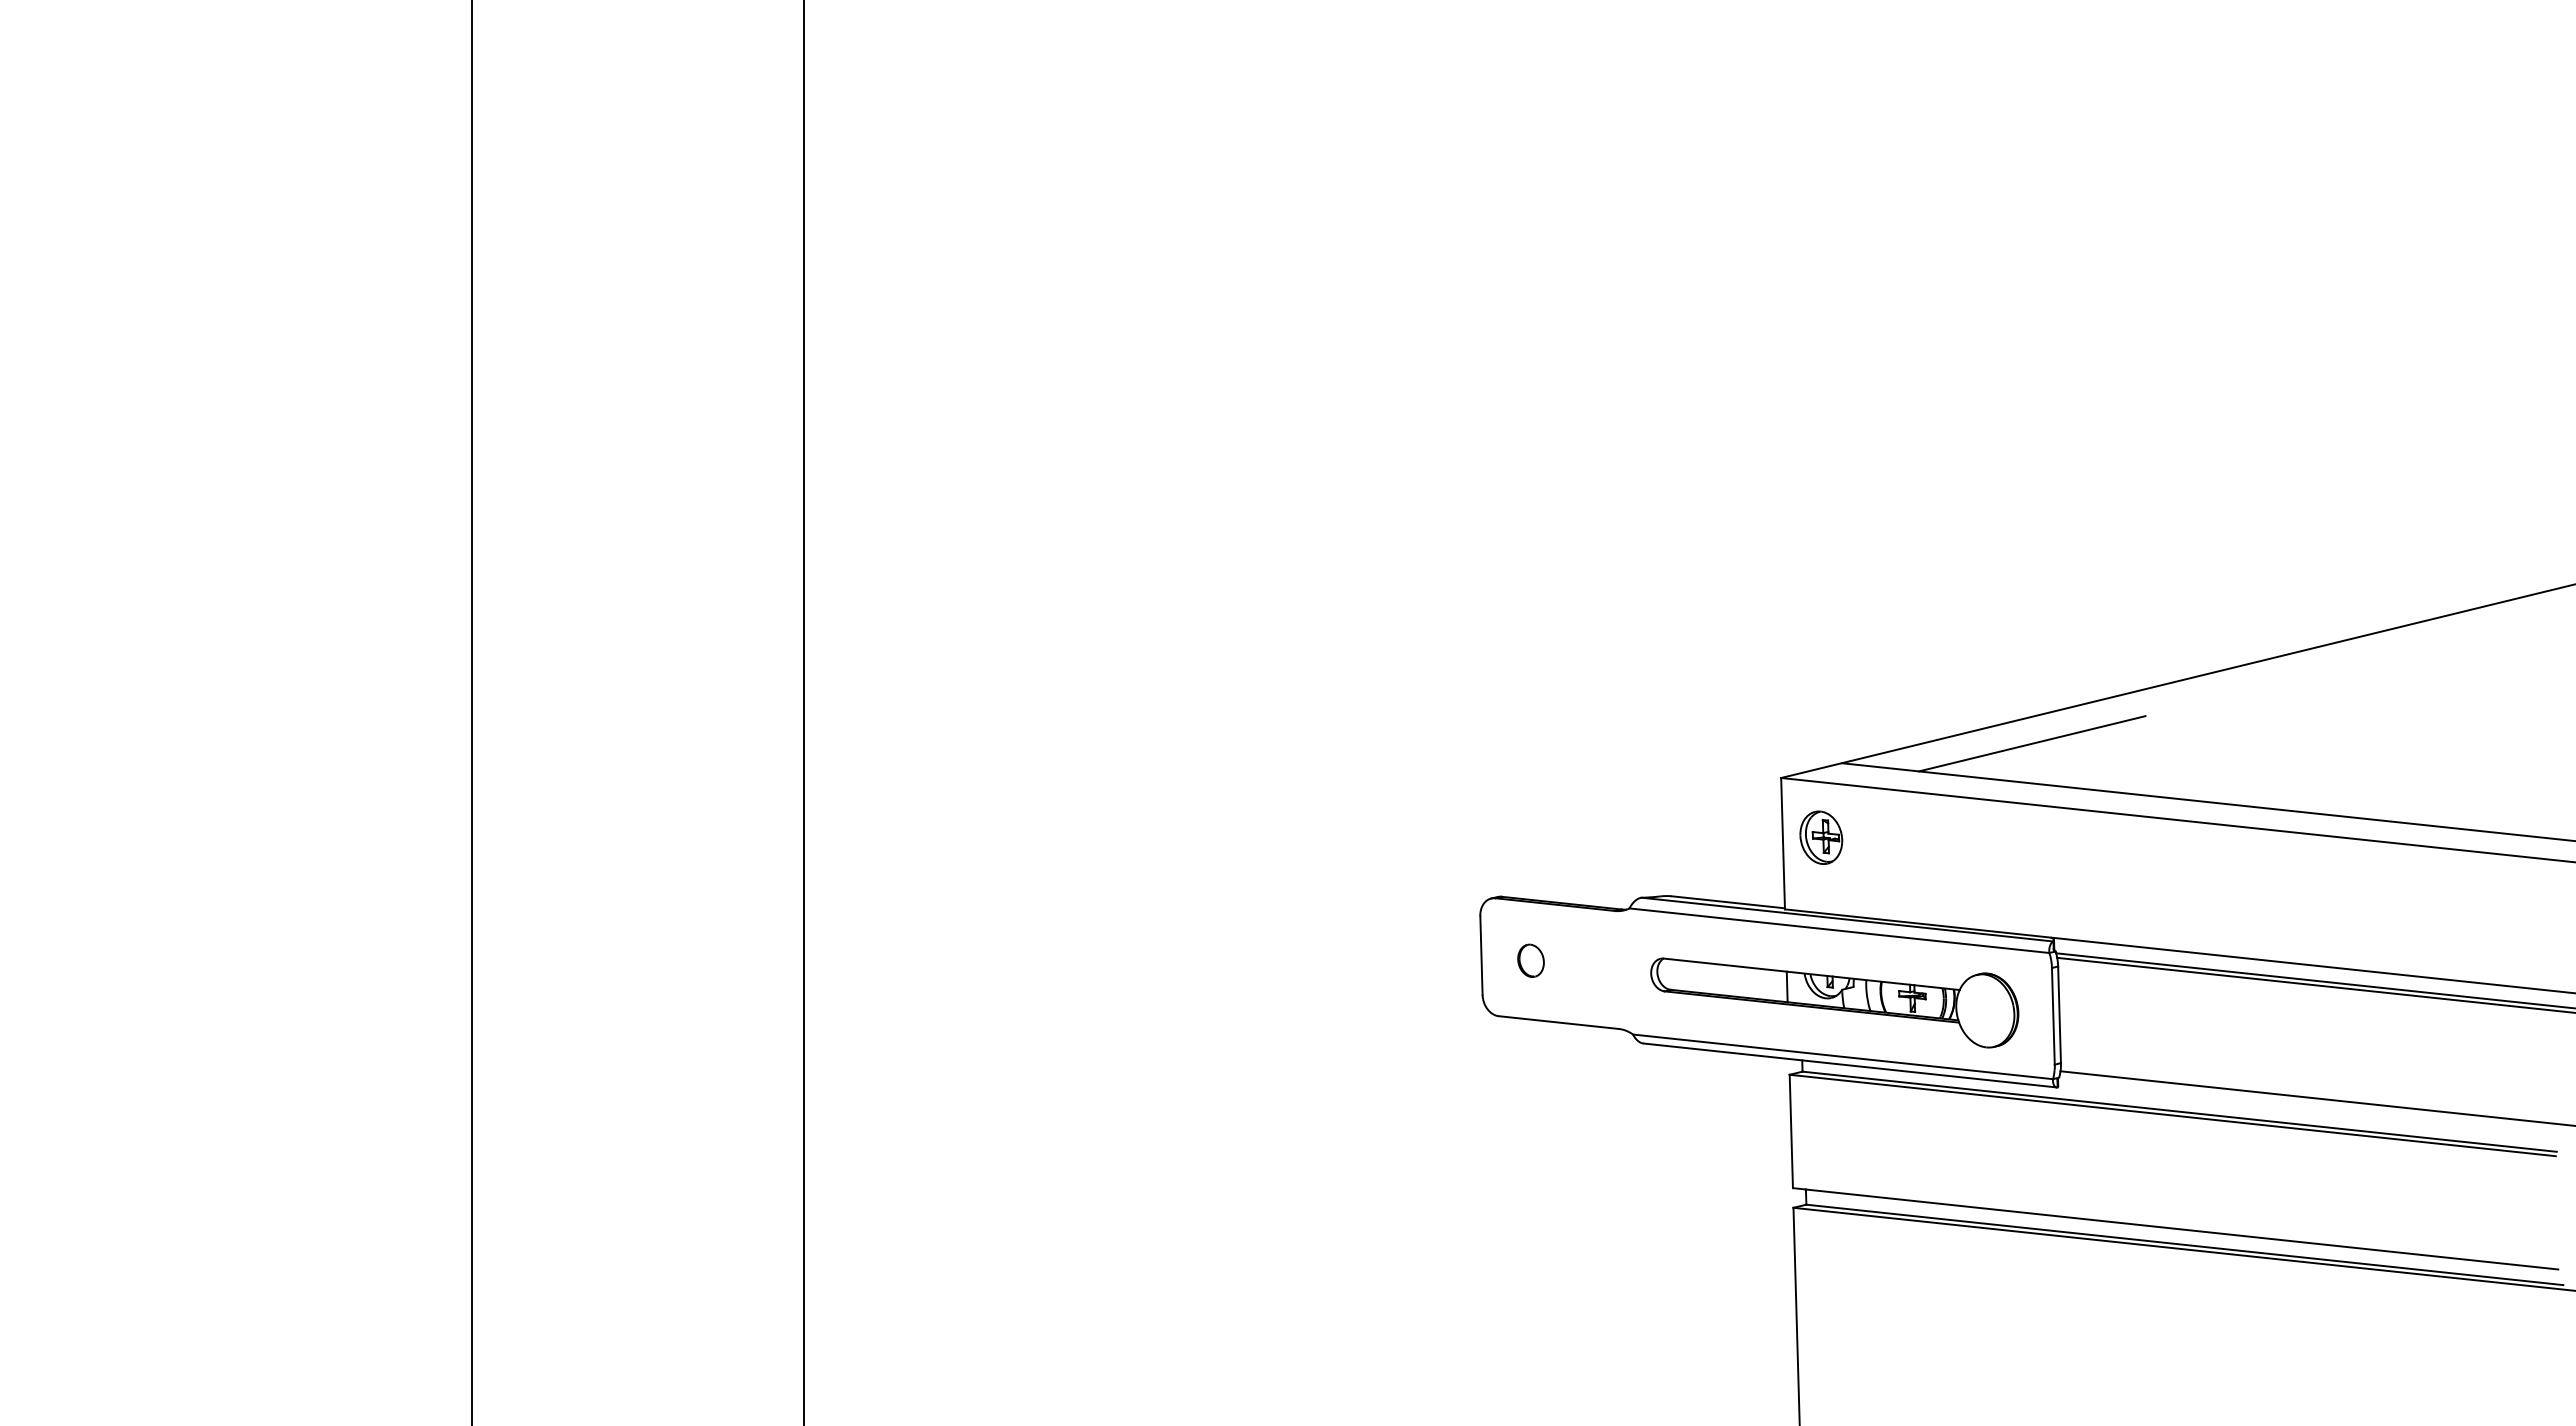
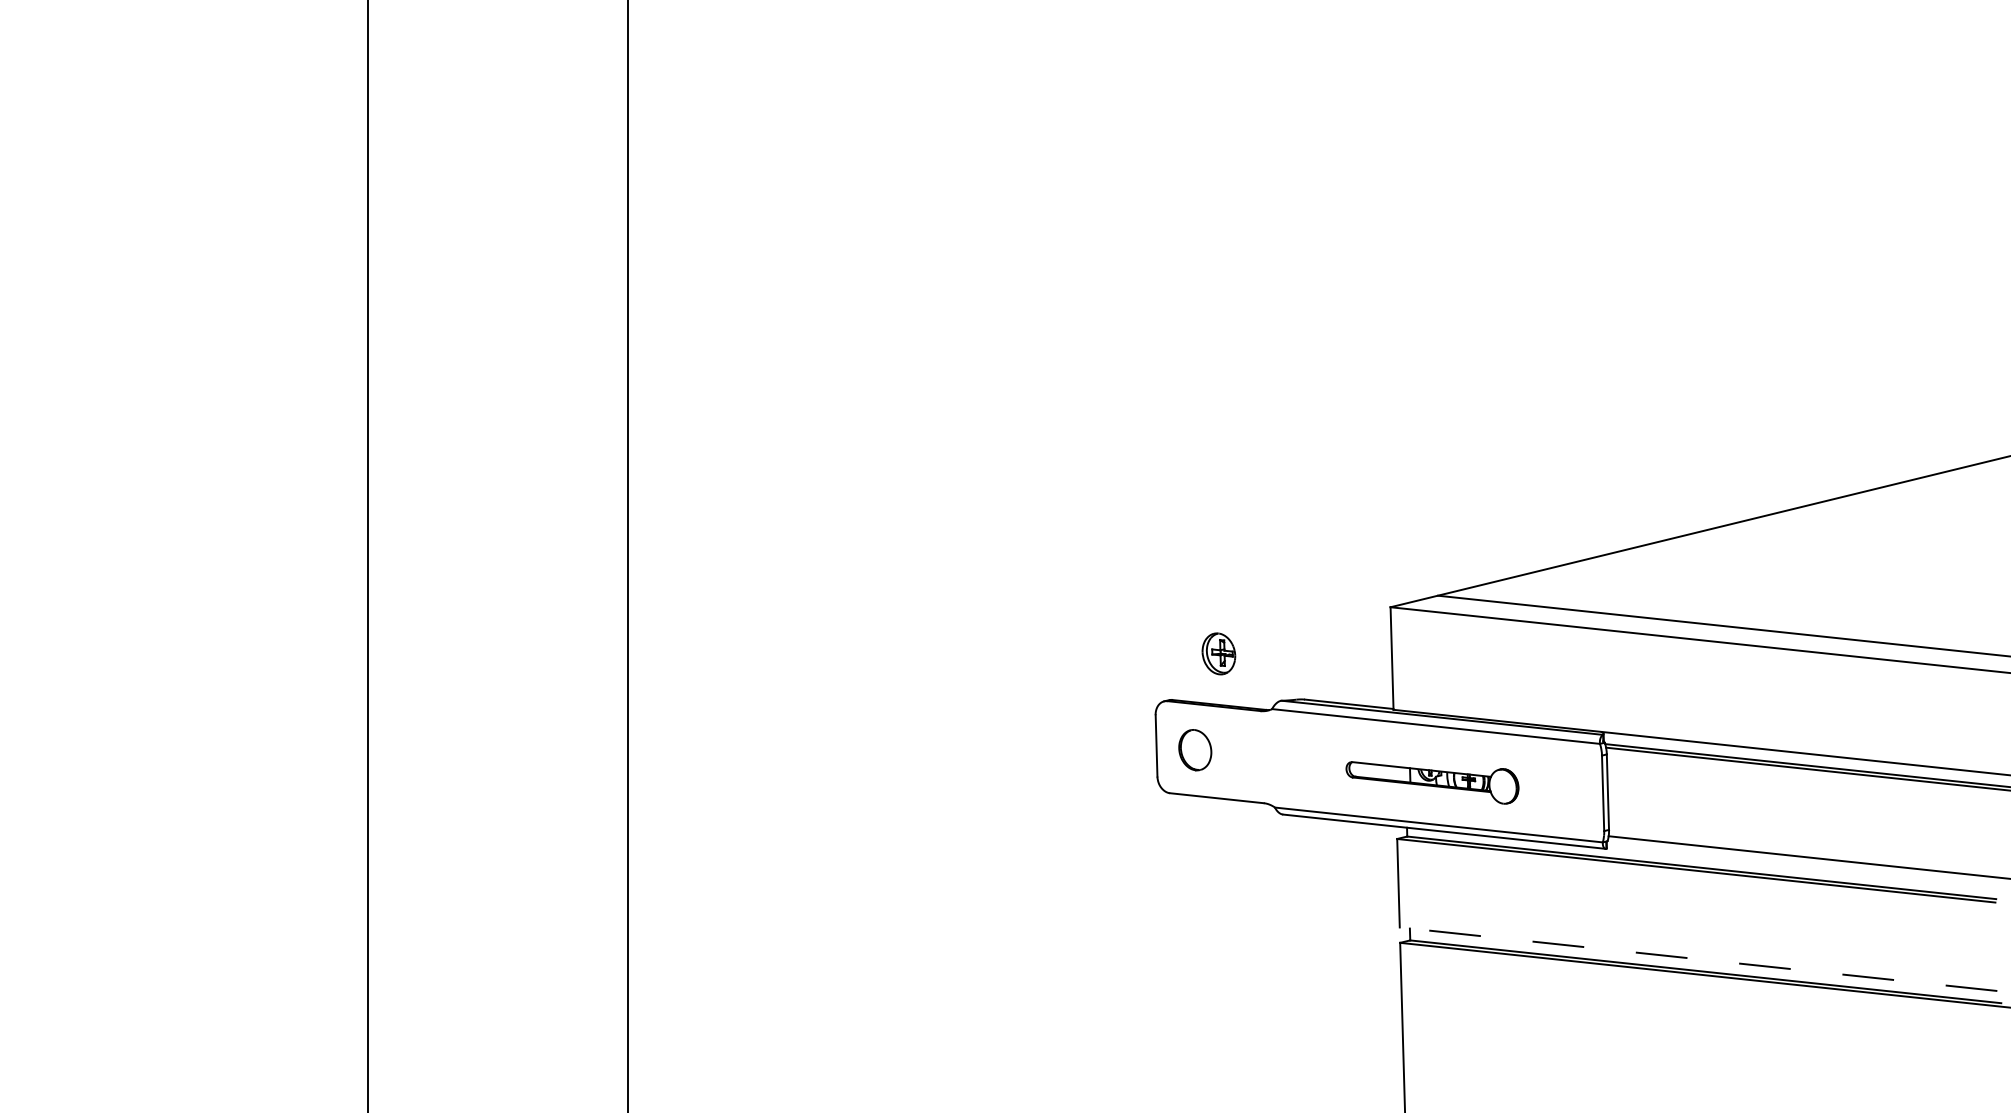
line: (2031, 743) -> (1586, 580), removed
part: (1821, 837) -> (1219, 653), moved
part: (1530, 960) -> (1194, 749), size x1.6
part: (1834, 1002) -> (1432, 782), size x0.6
line: (2175, 1228) -> (1698, 959), solid -> dashed

